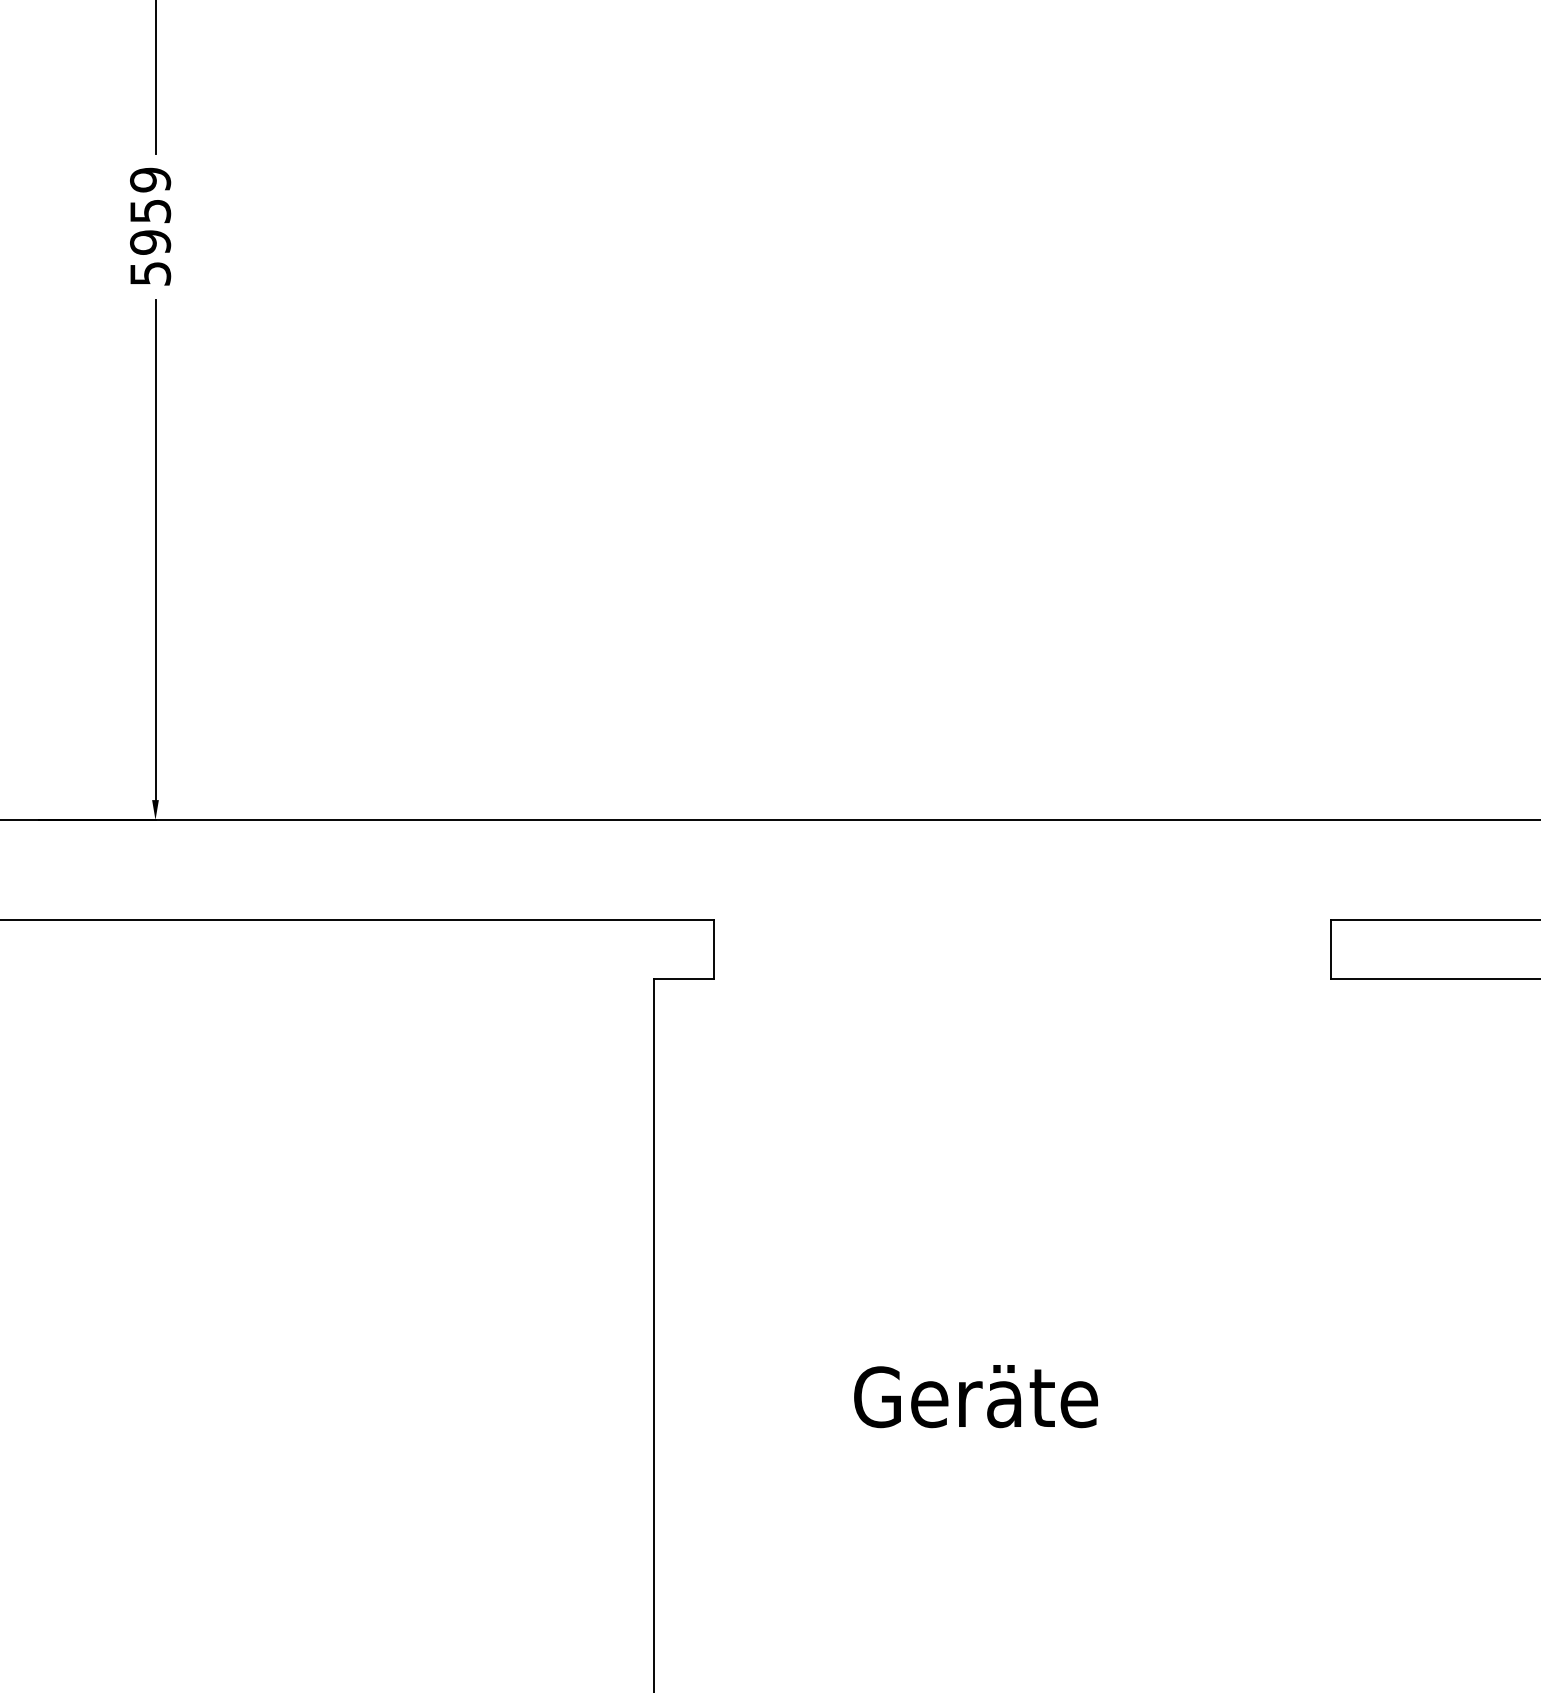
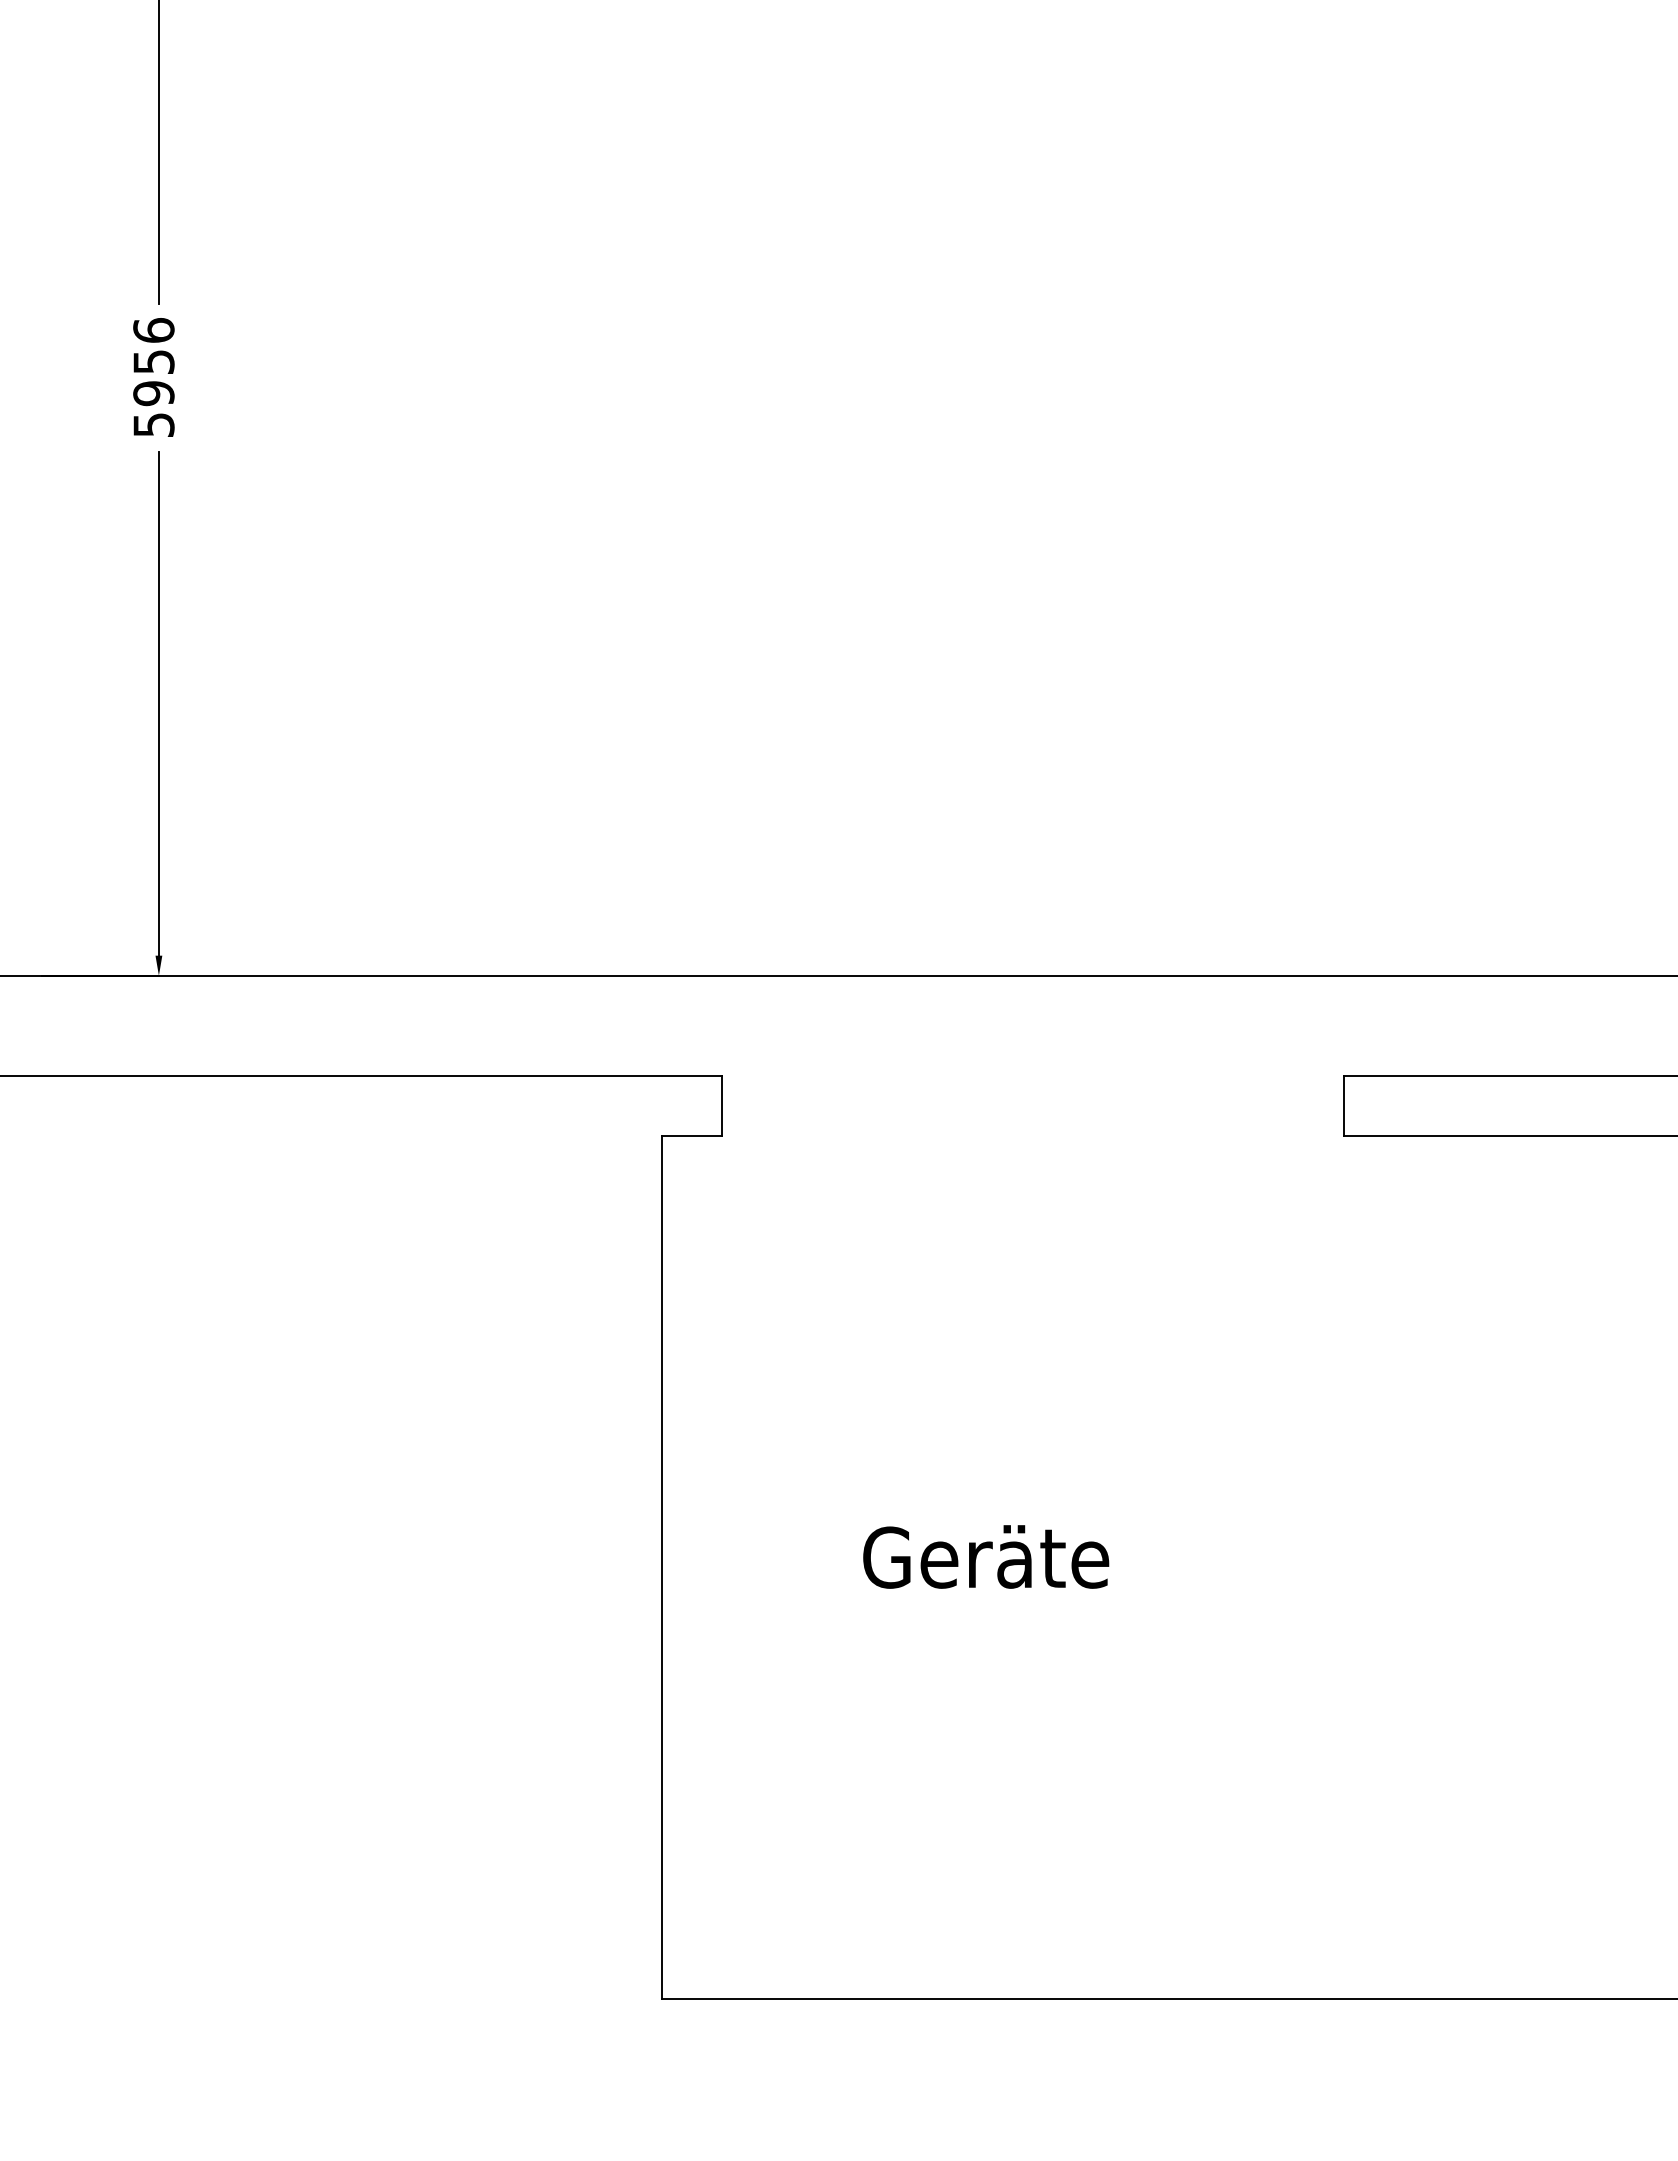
text: (150, 179) -> (153, 330), 5959 -> 5956

